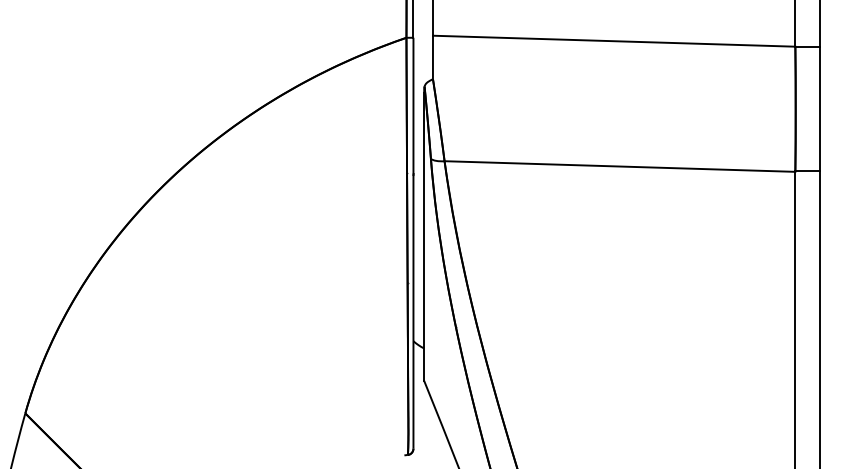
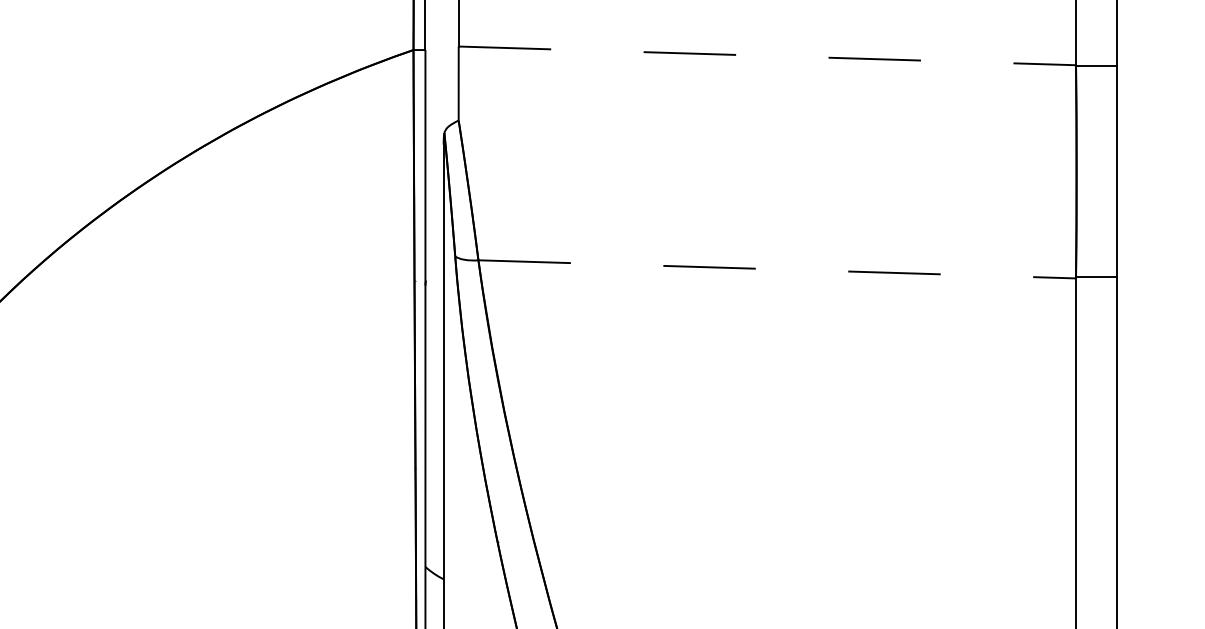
line: (614, 41) -> (767, 56), solid -> dashed
line: (620, 166) -> (778, 269), solid -> dashed

